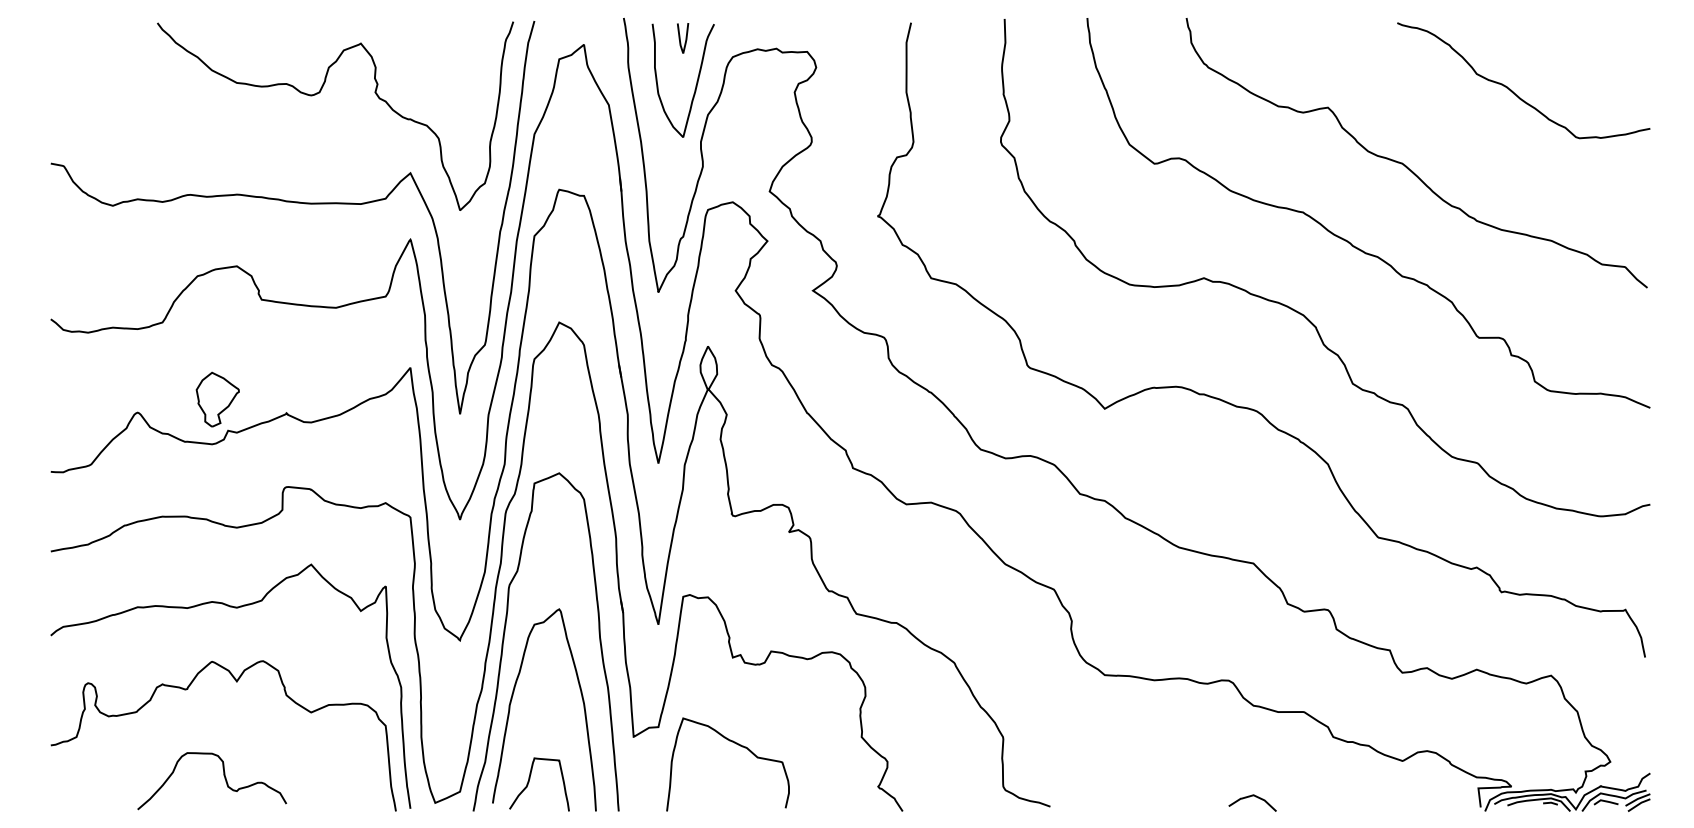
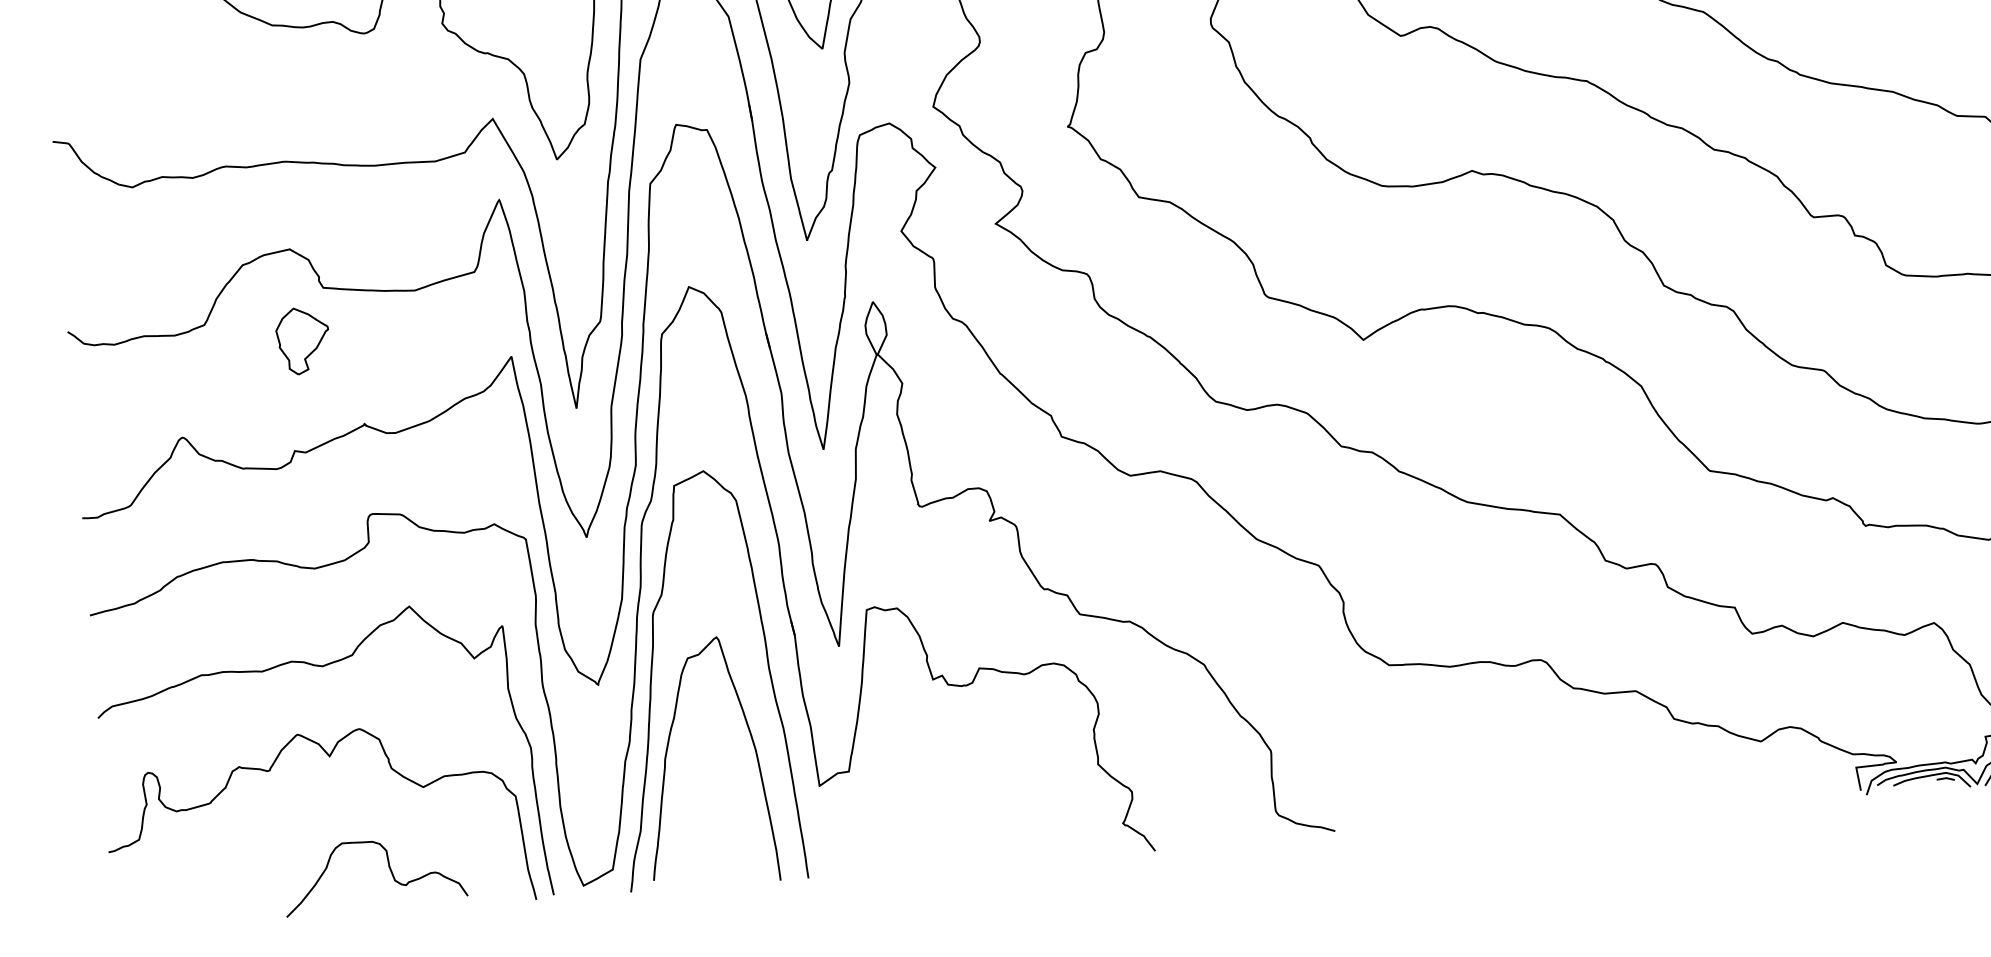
part: (217, 399) -> (302, 340), moved
curve: (736, 744) -> (945, 785), removed
curve: (224, 778) -> (389, 870), moved
curve: (529, 782) -> (696, 851), removed
curve: (1250, 797) -> (1578, 800), removed

